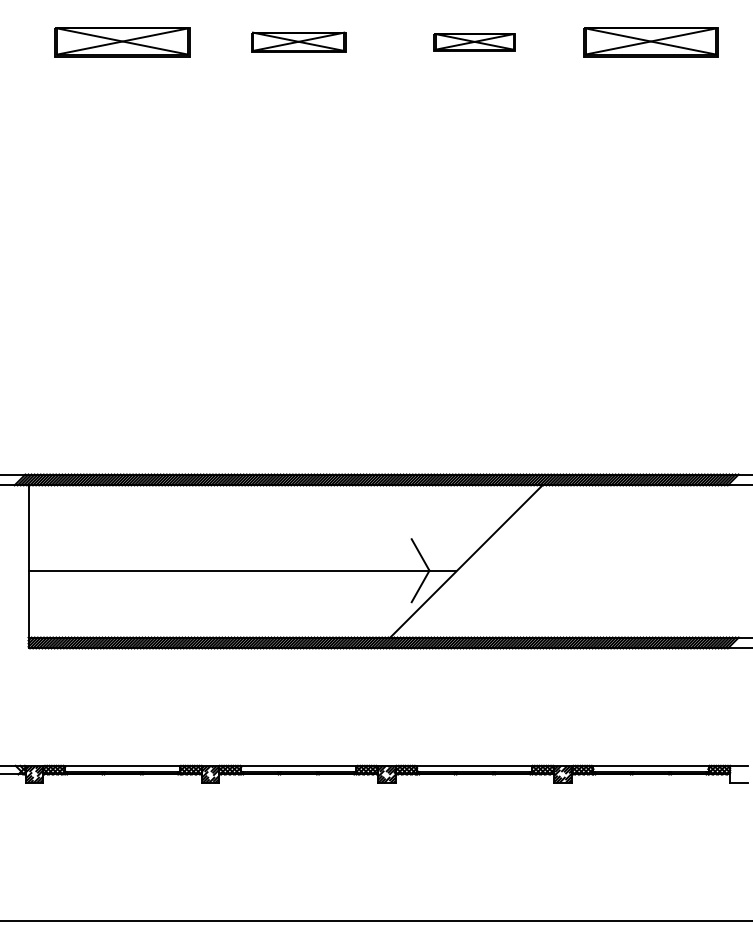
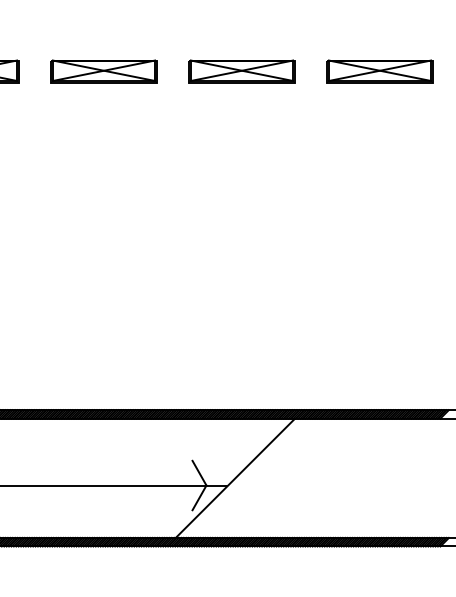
part: (298, 42) -> (103, 71), size x1.43
part: (474, 42) -> (241, 71), size x1.67

